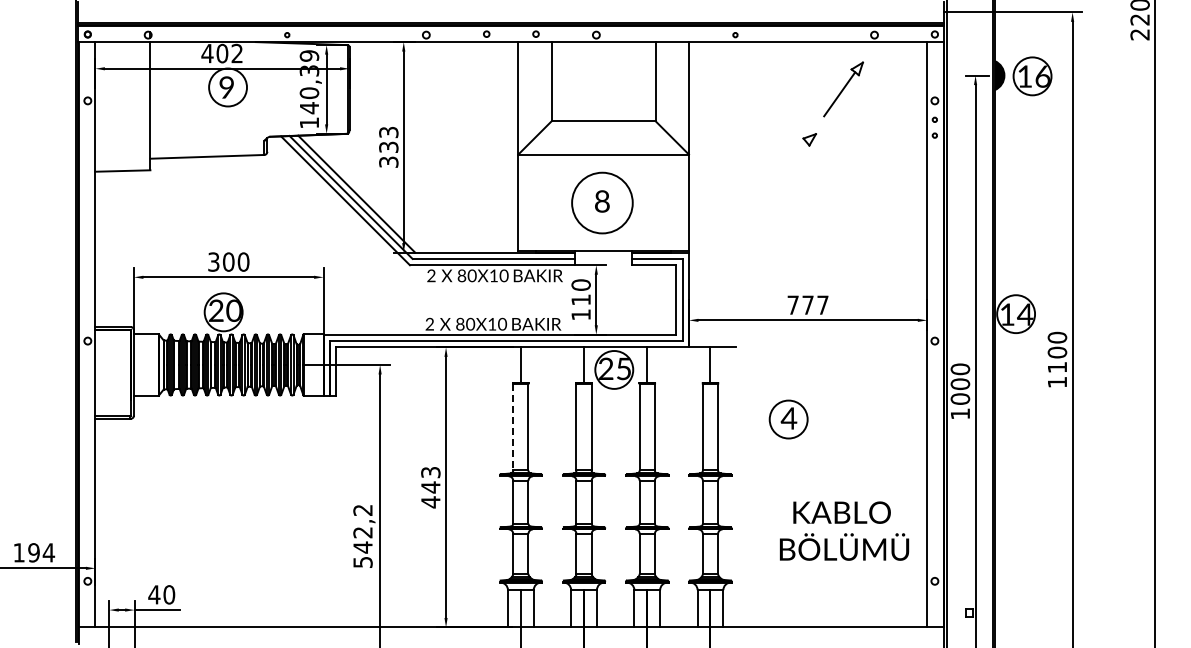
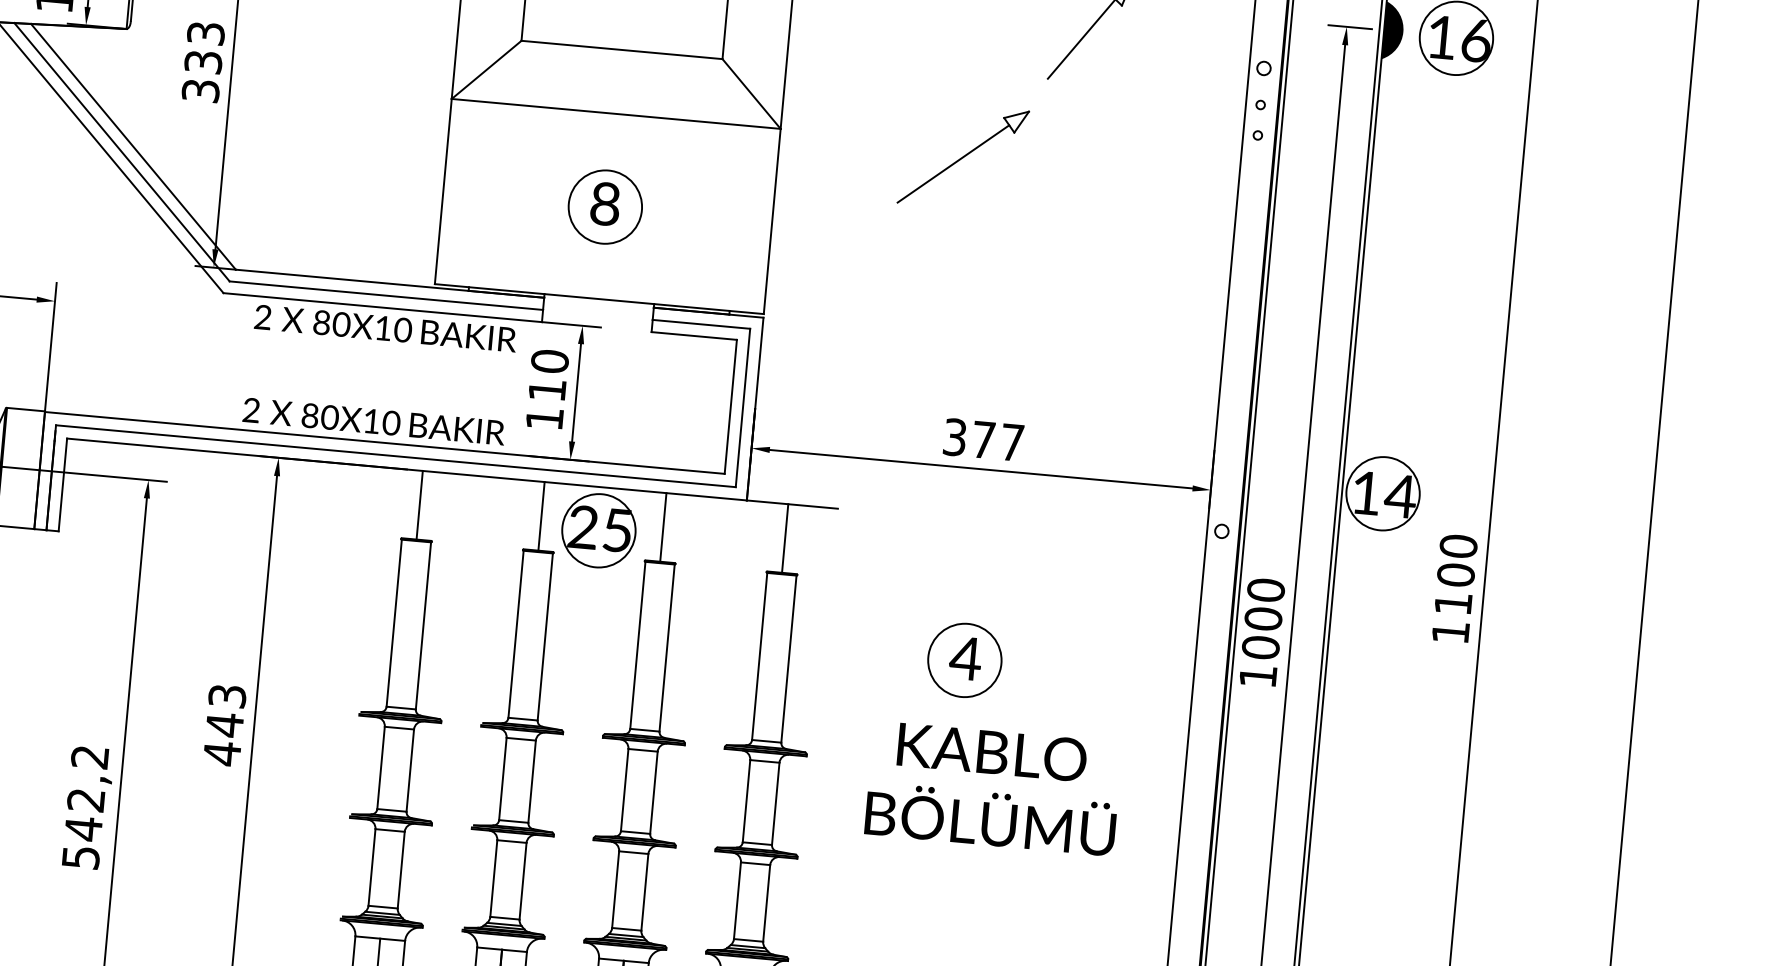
line: (779, 164) -> (953, 163), added
circle: (602, 203) -> (605, 207), size x0.62
text: (792, 304) -> (953, 435), 777 -> 377
part: (788, 419) -> (964, 660), moved
line: (513, 427) -> (394, 623), dashed -> solid
text: (844, 530) -> (993, 787), moved

